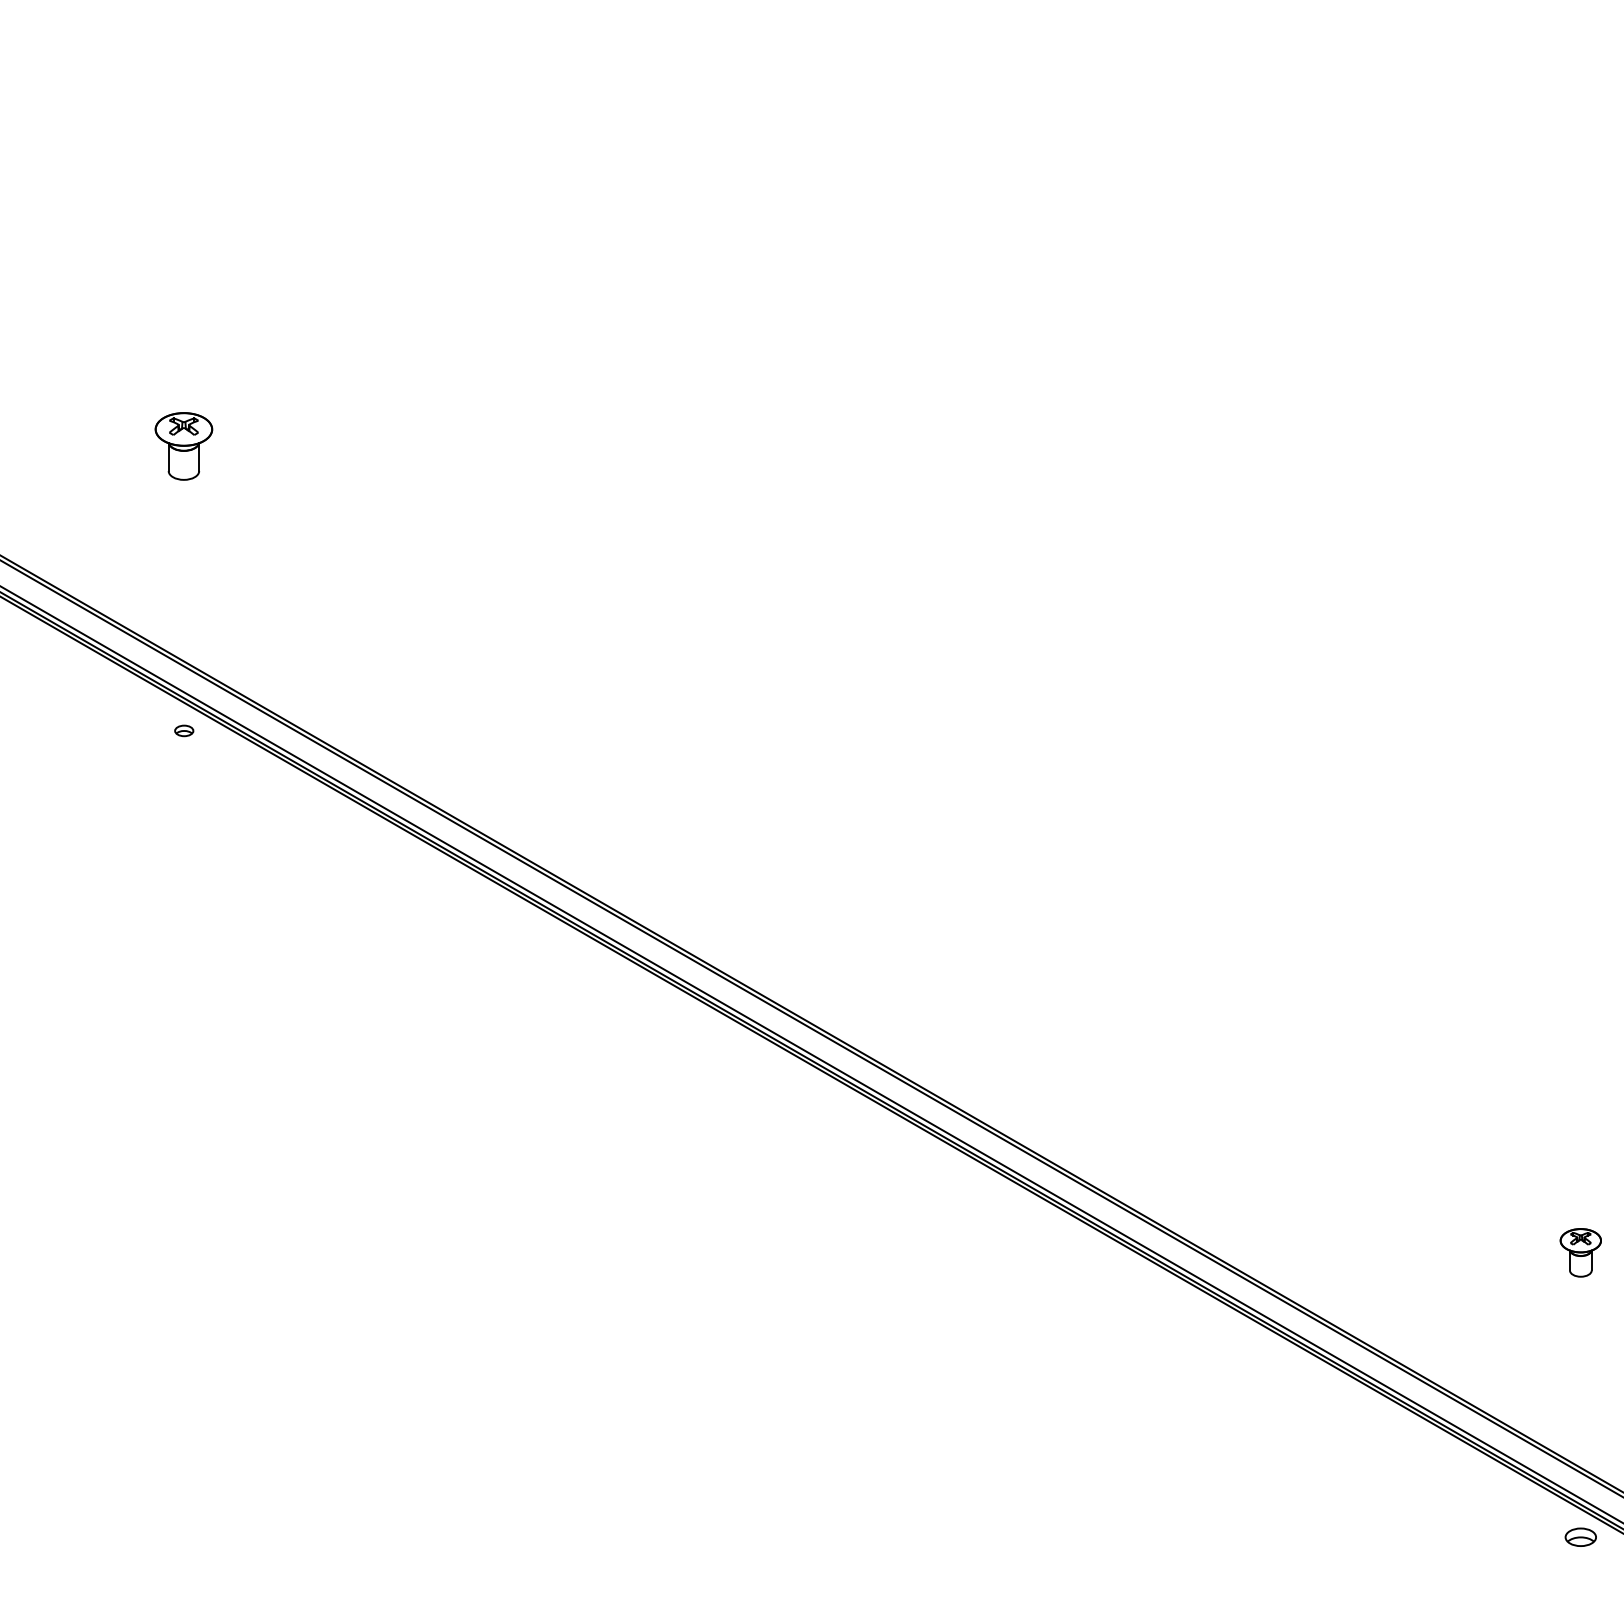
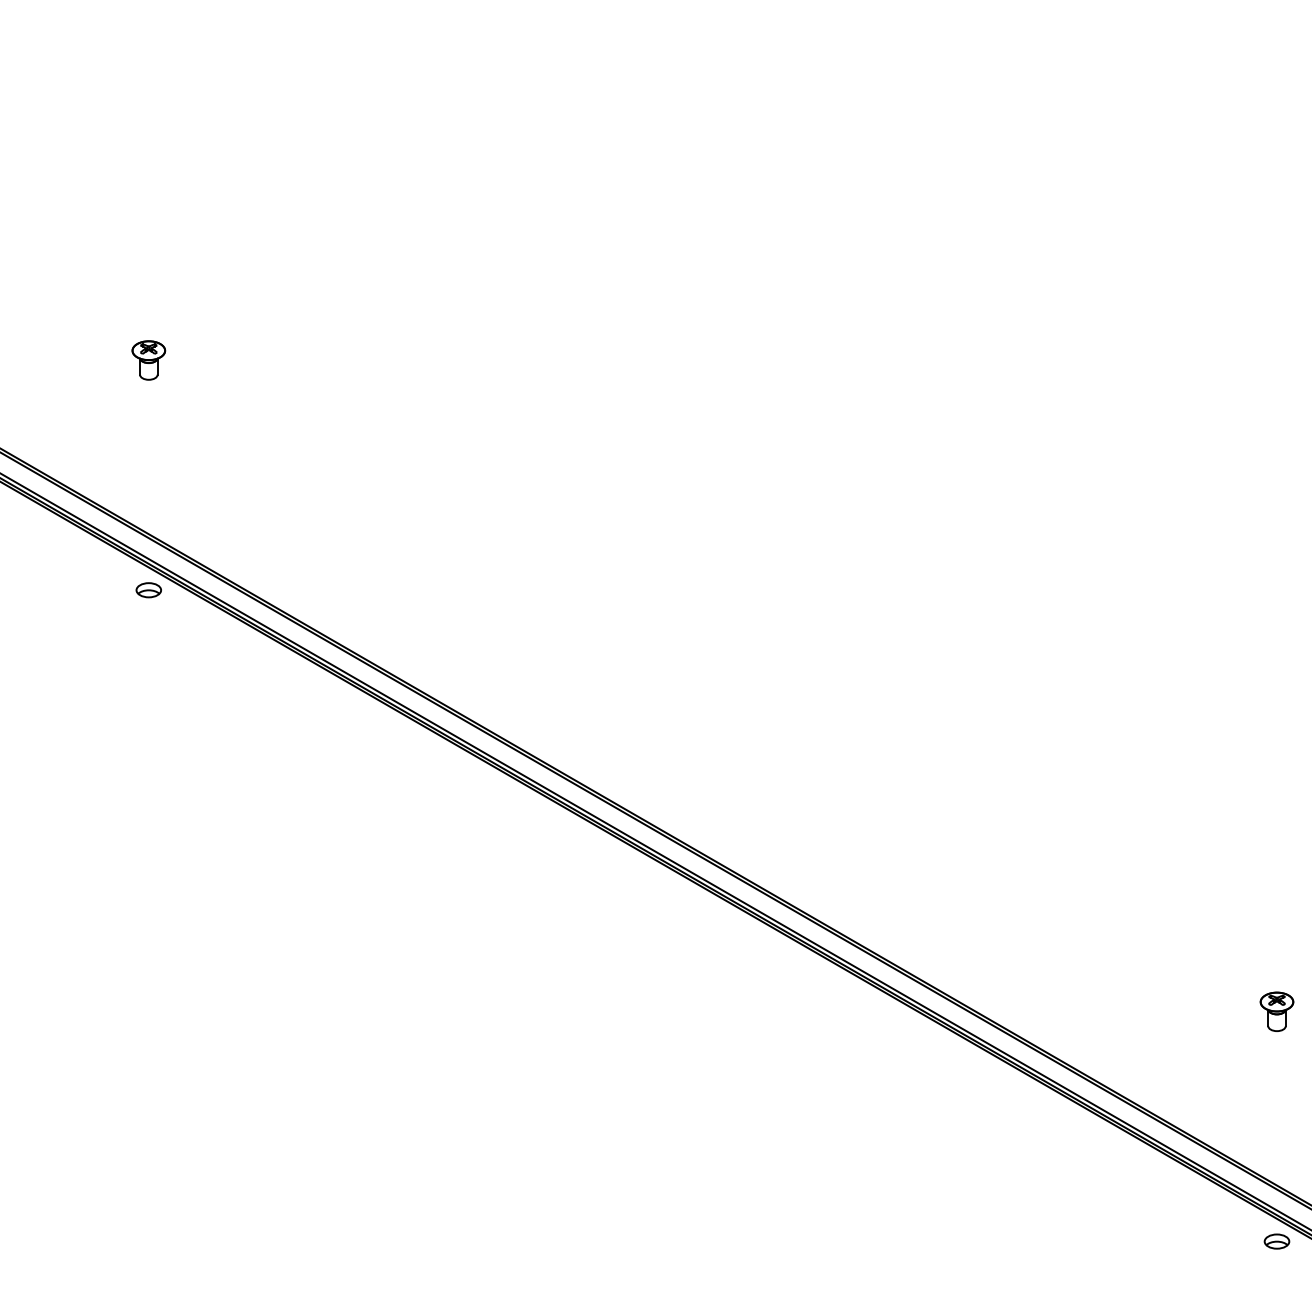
part: (184, 446) -> (149, 360), size x0.71
part: (184, 730) -> (149, 589), size x1.67

